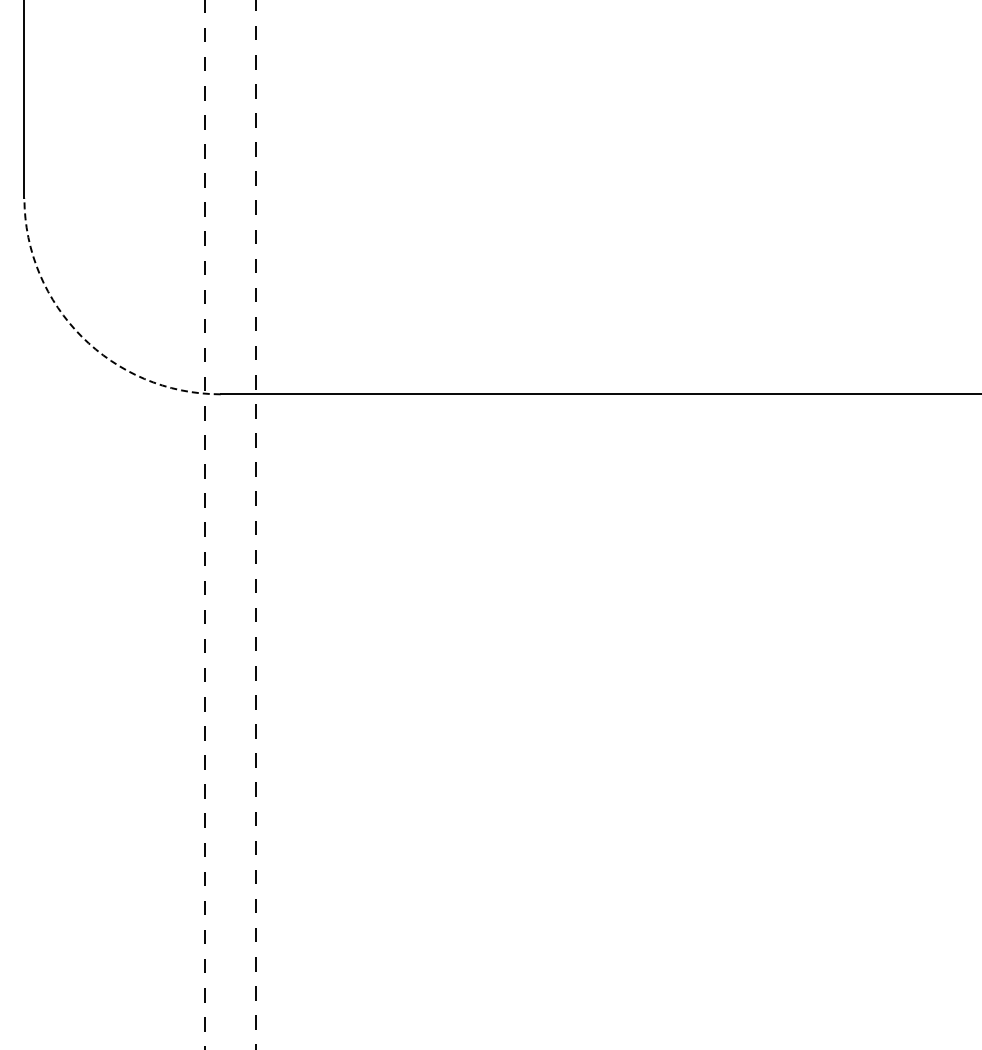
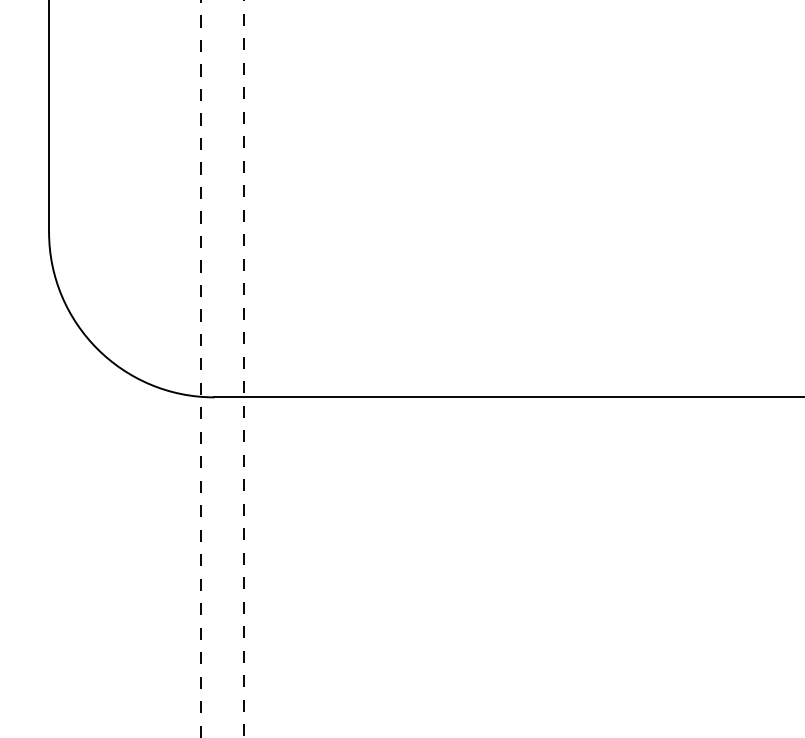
arc: (81, 336) -> (97, 348), dashed -> solid

